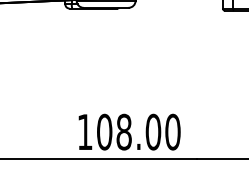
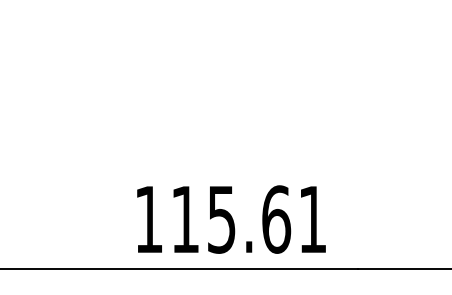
text: (138, 131) -> (248, 218), 108.00 -> 115.61

